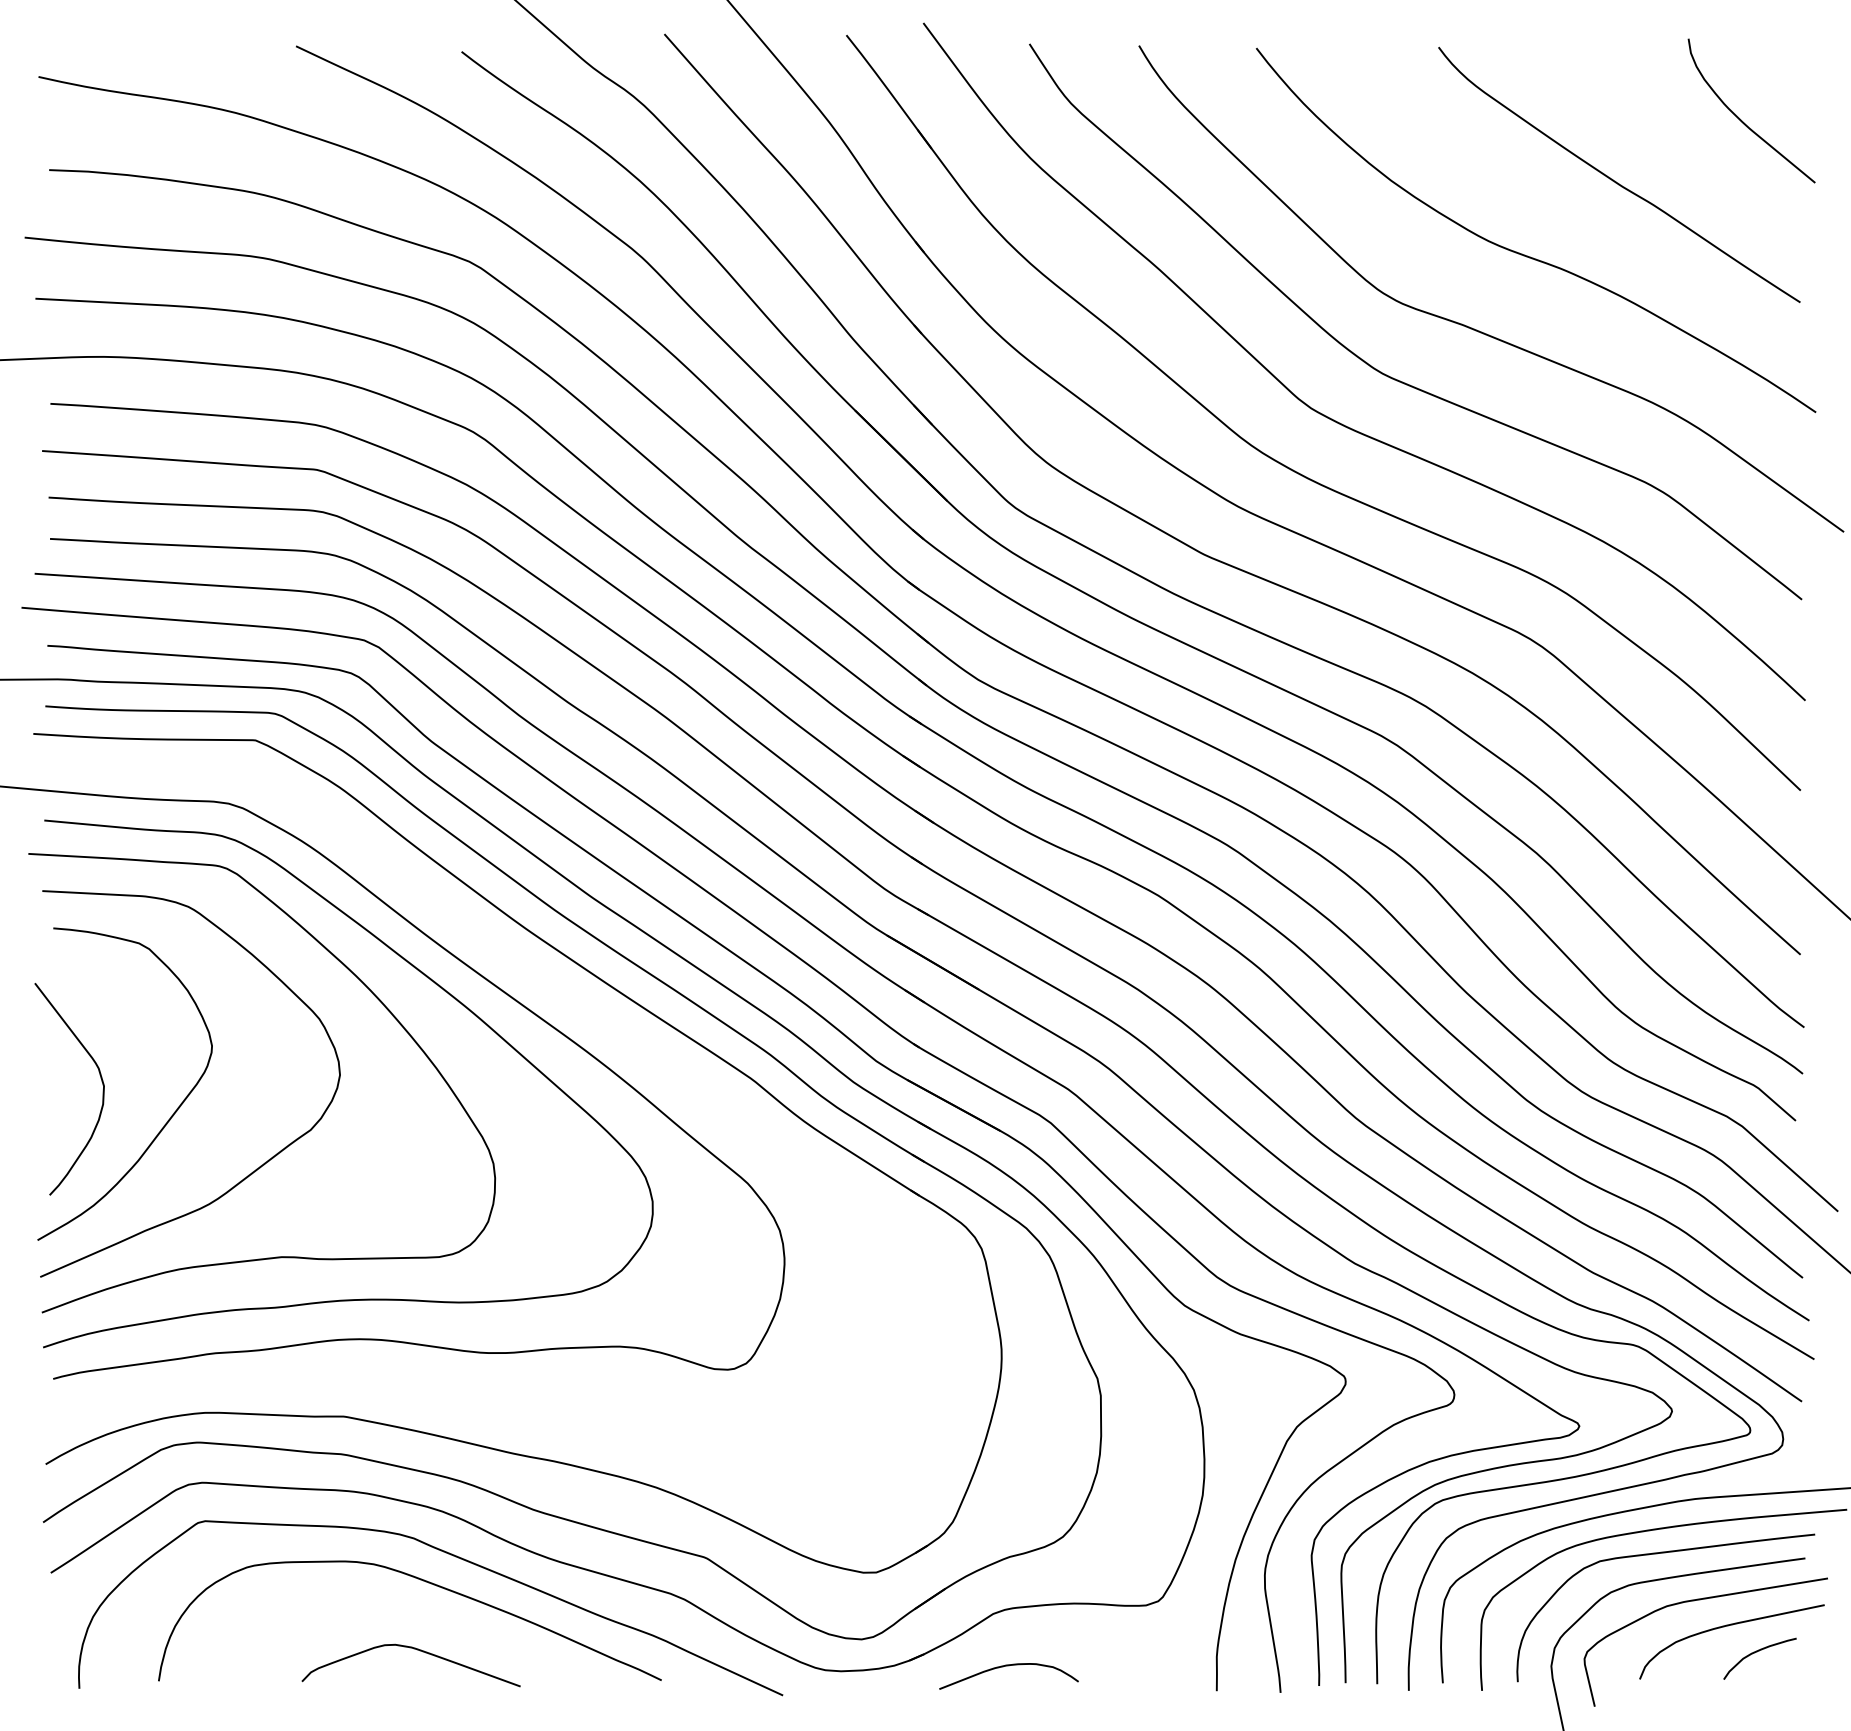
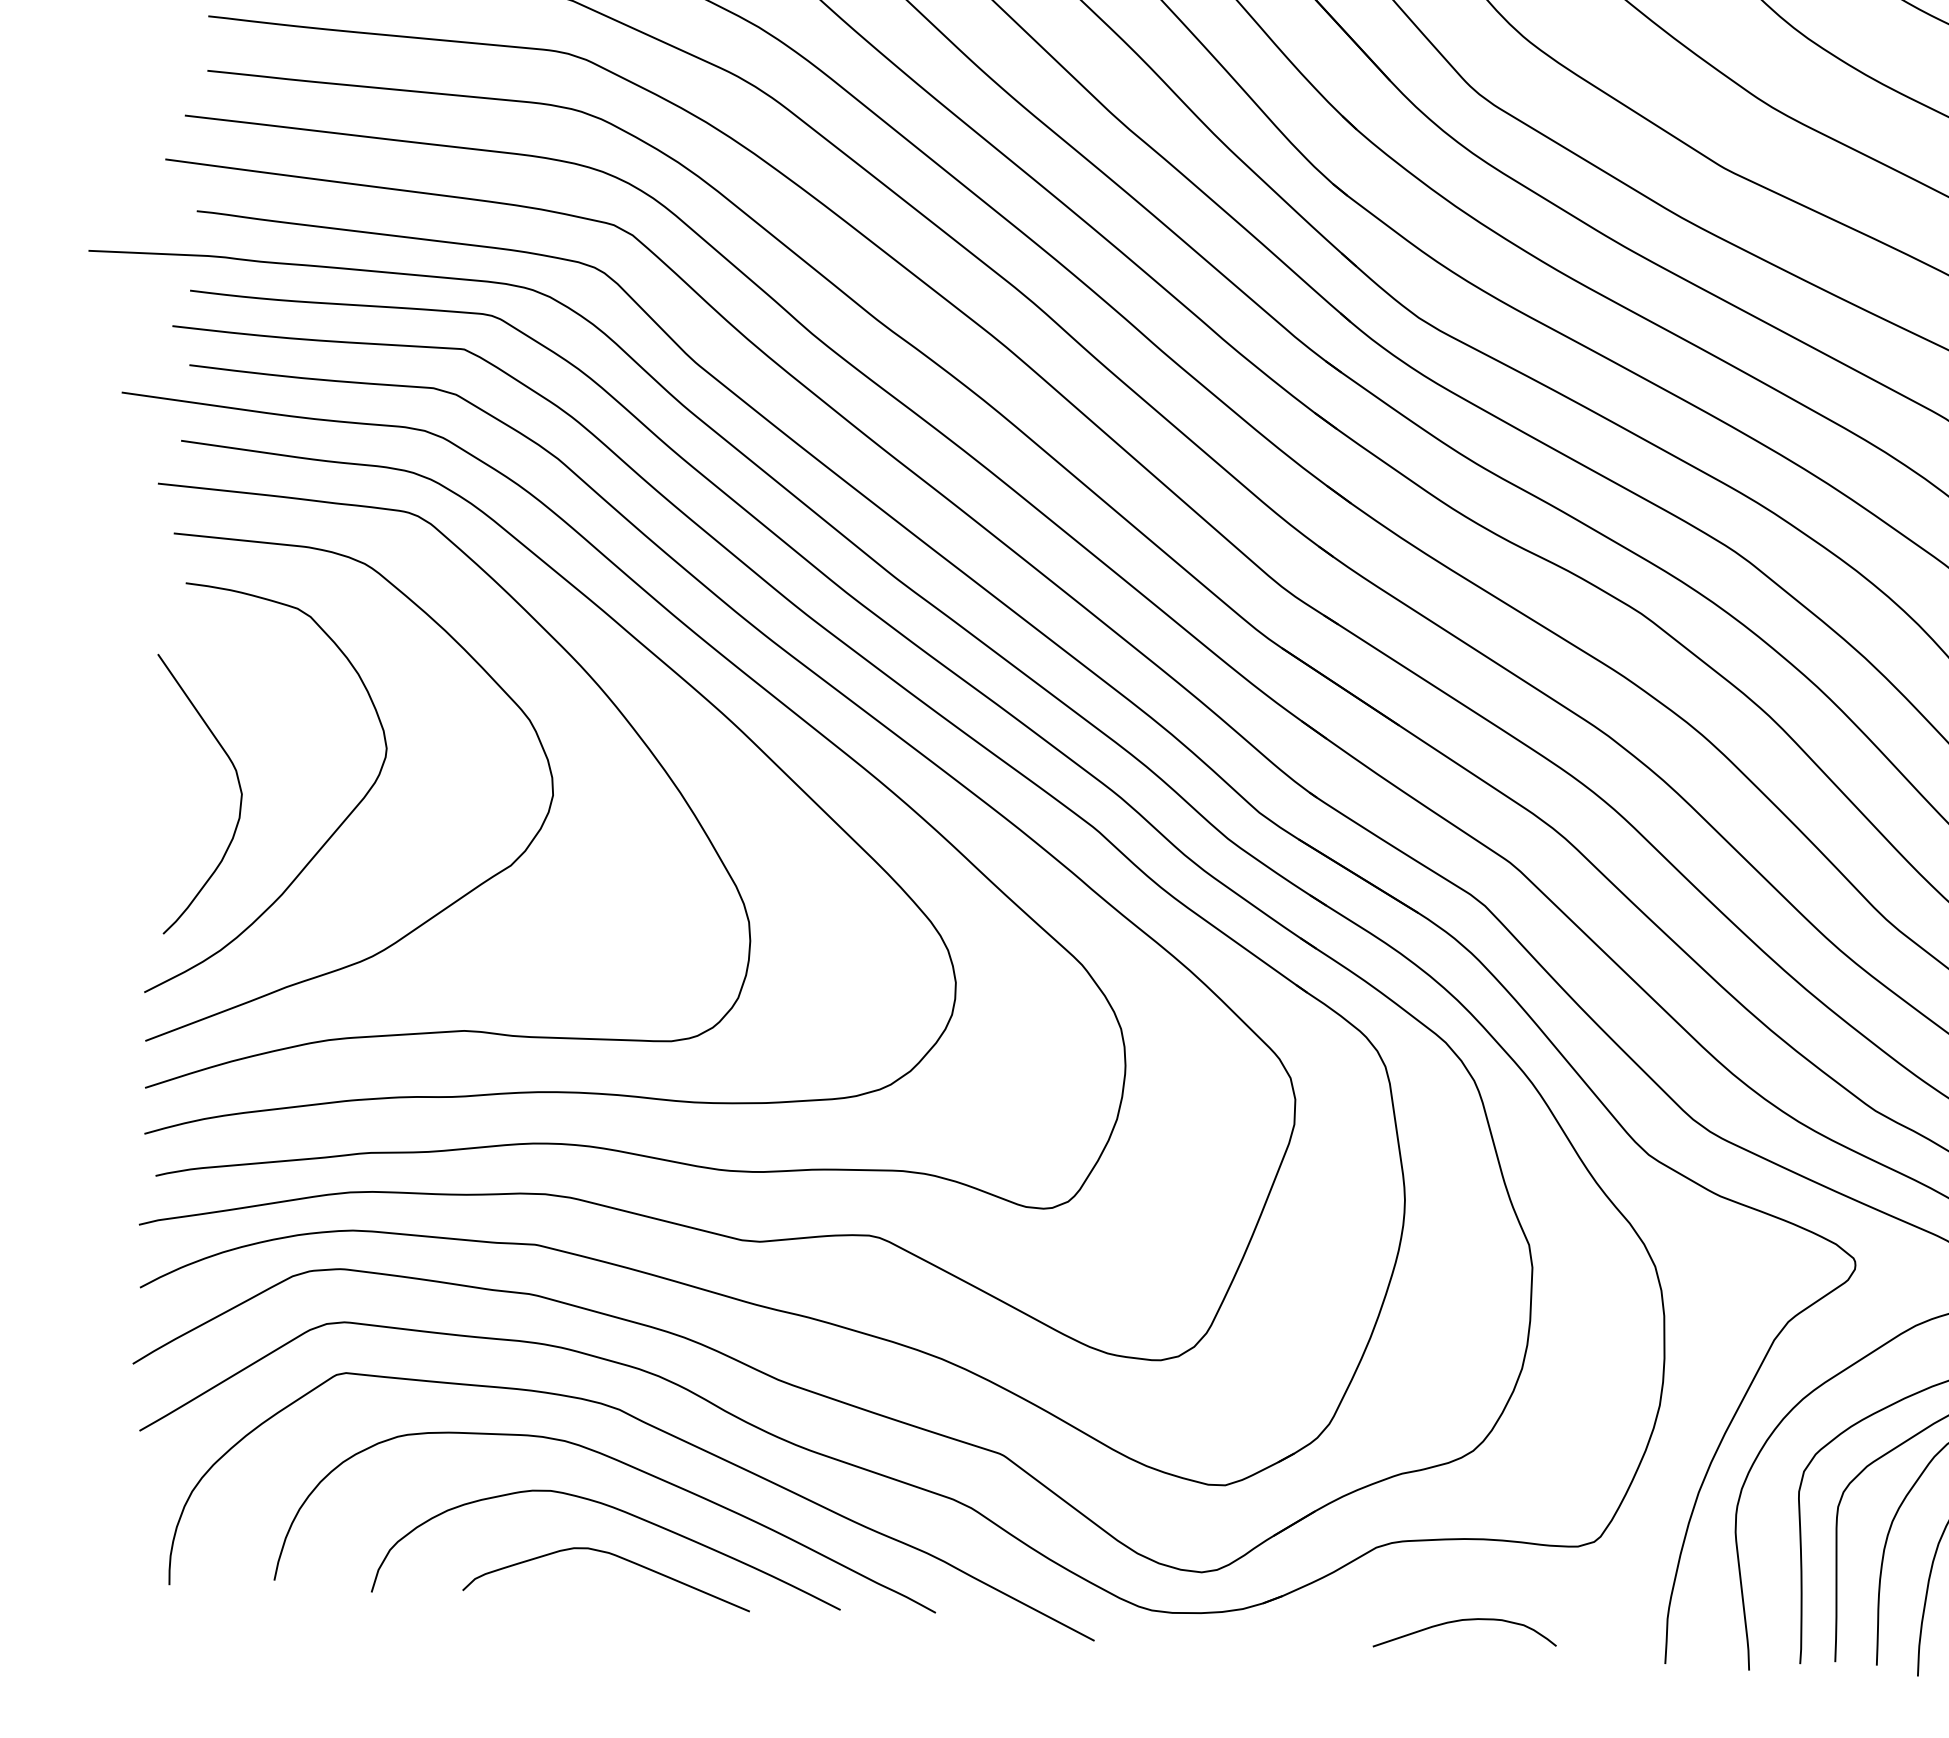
curve: (562, 993) -> (851, 702), added
curve: (420, 1616) -> (622, 1512), added
curve: (1008, 1666) -> (1465, 1621), moved

